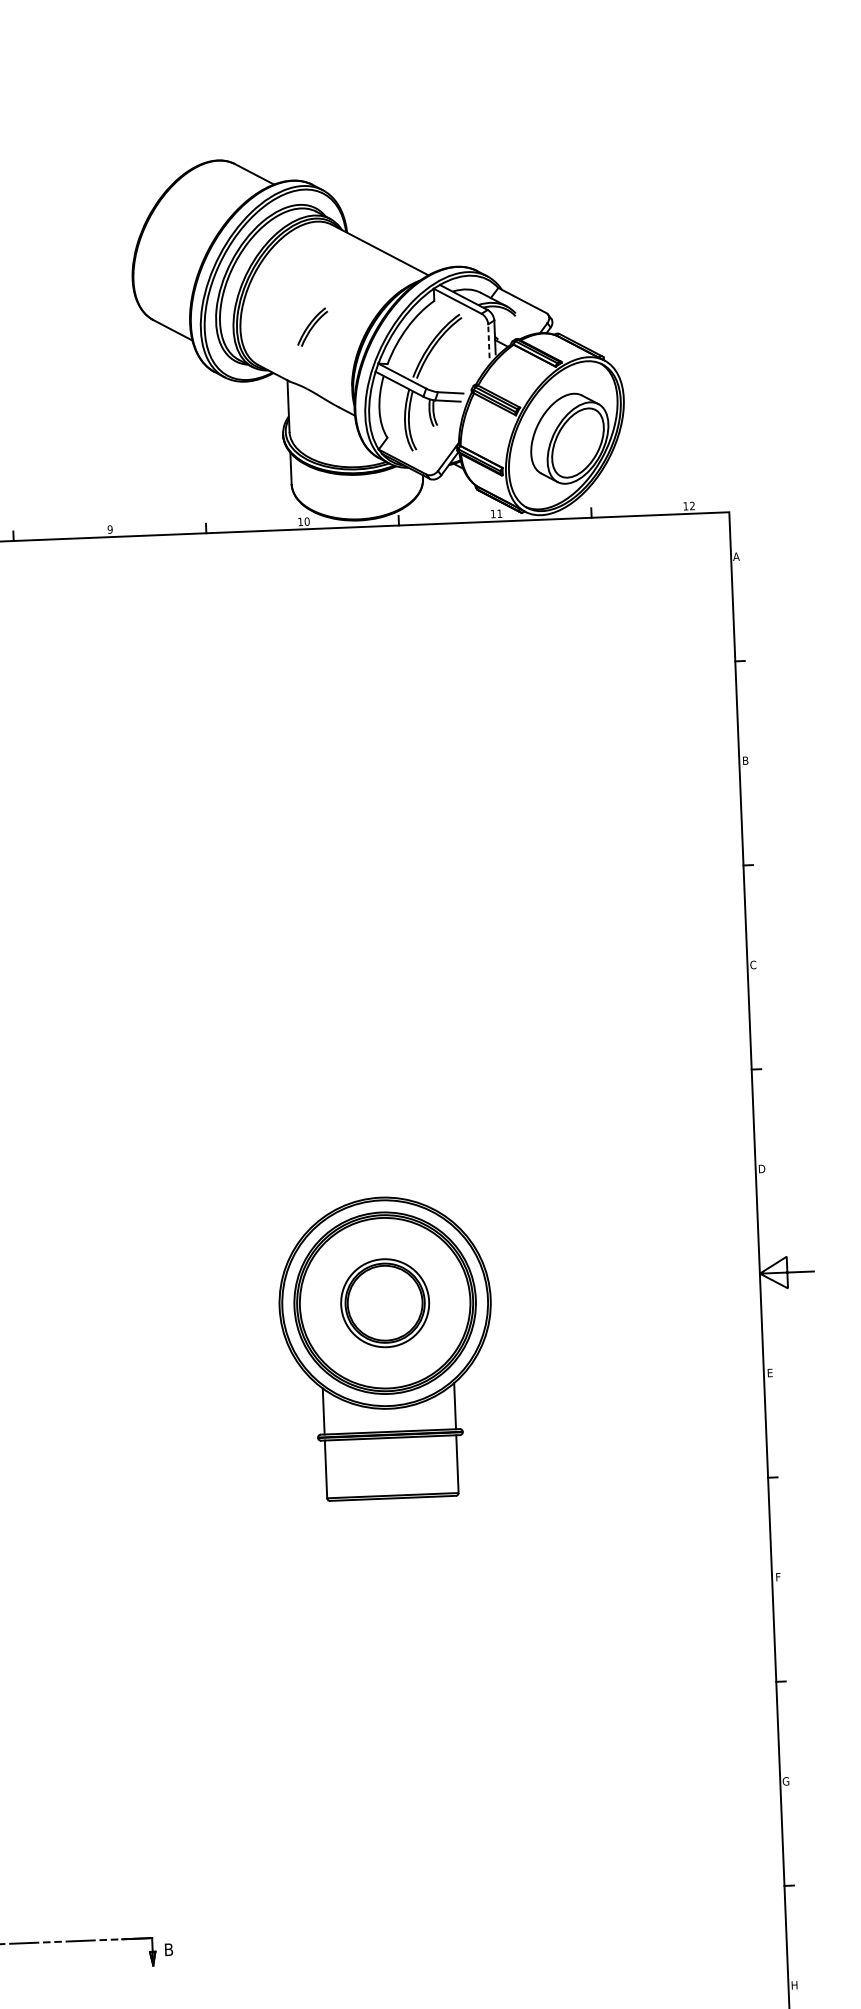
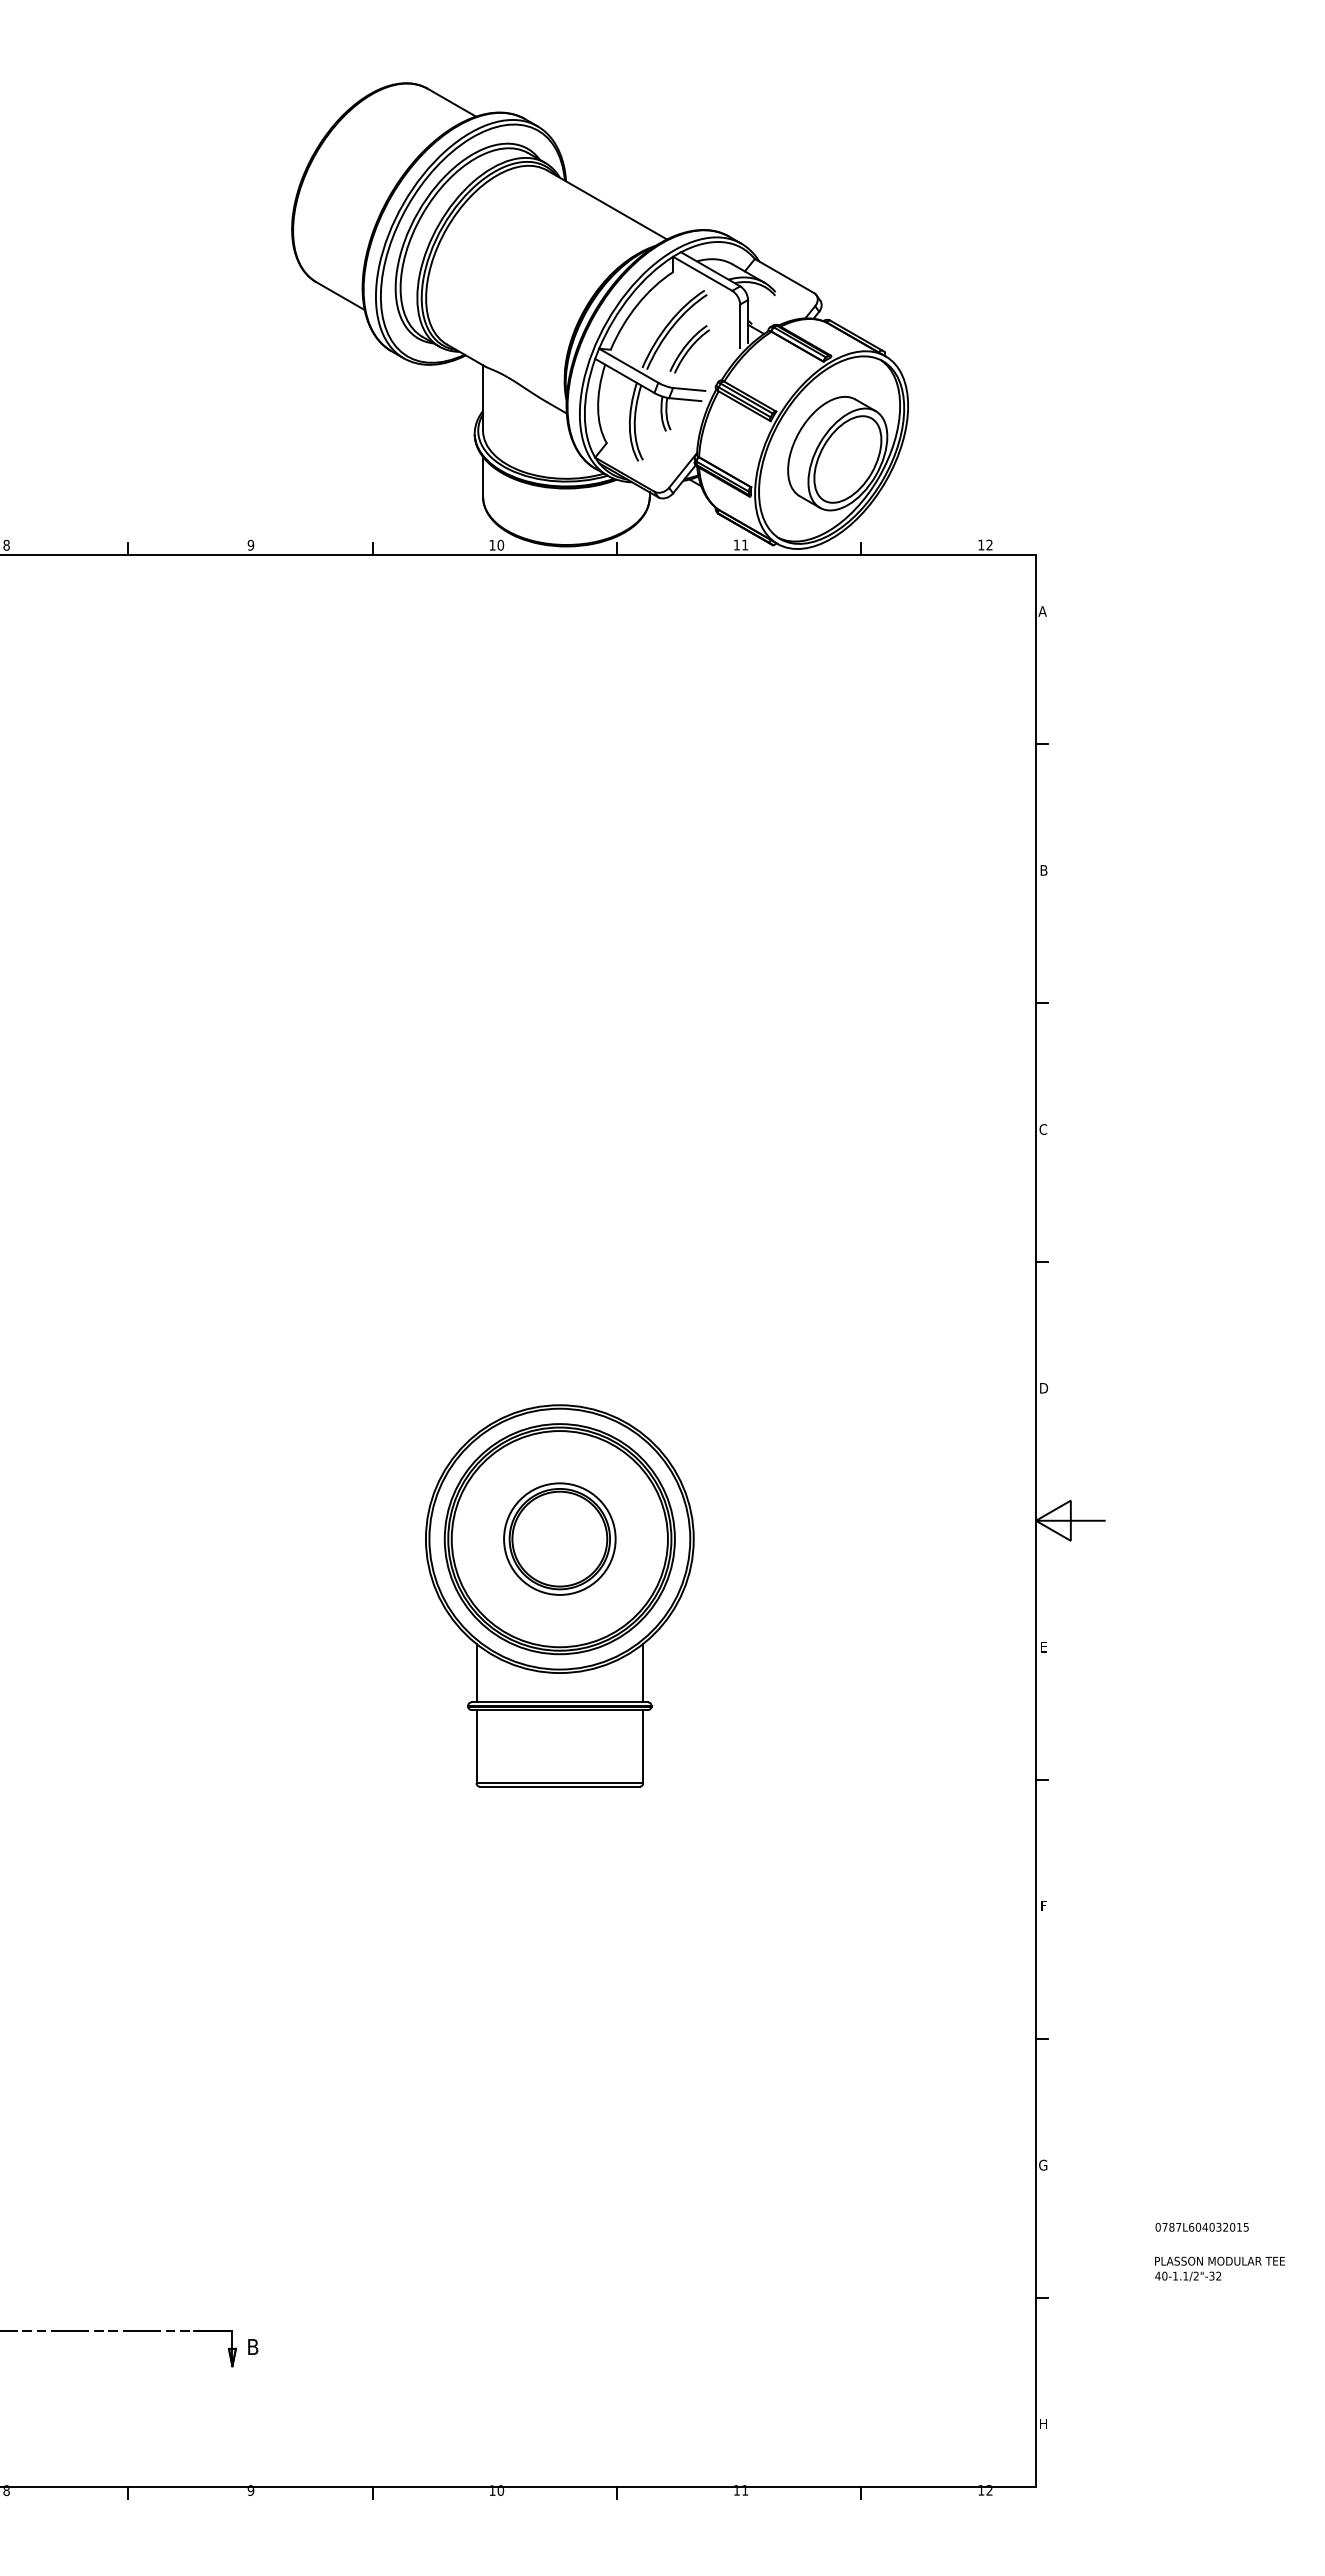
part: (312, 327) -> (689, 349), moved
line: (489, 340) -> (740, 325), dashed -> solid

